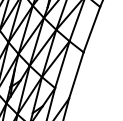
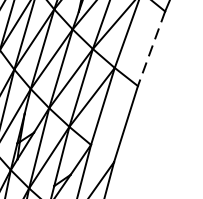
line: (91, 30) -> (150, 50), solid -> dashed

